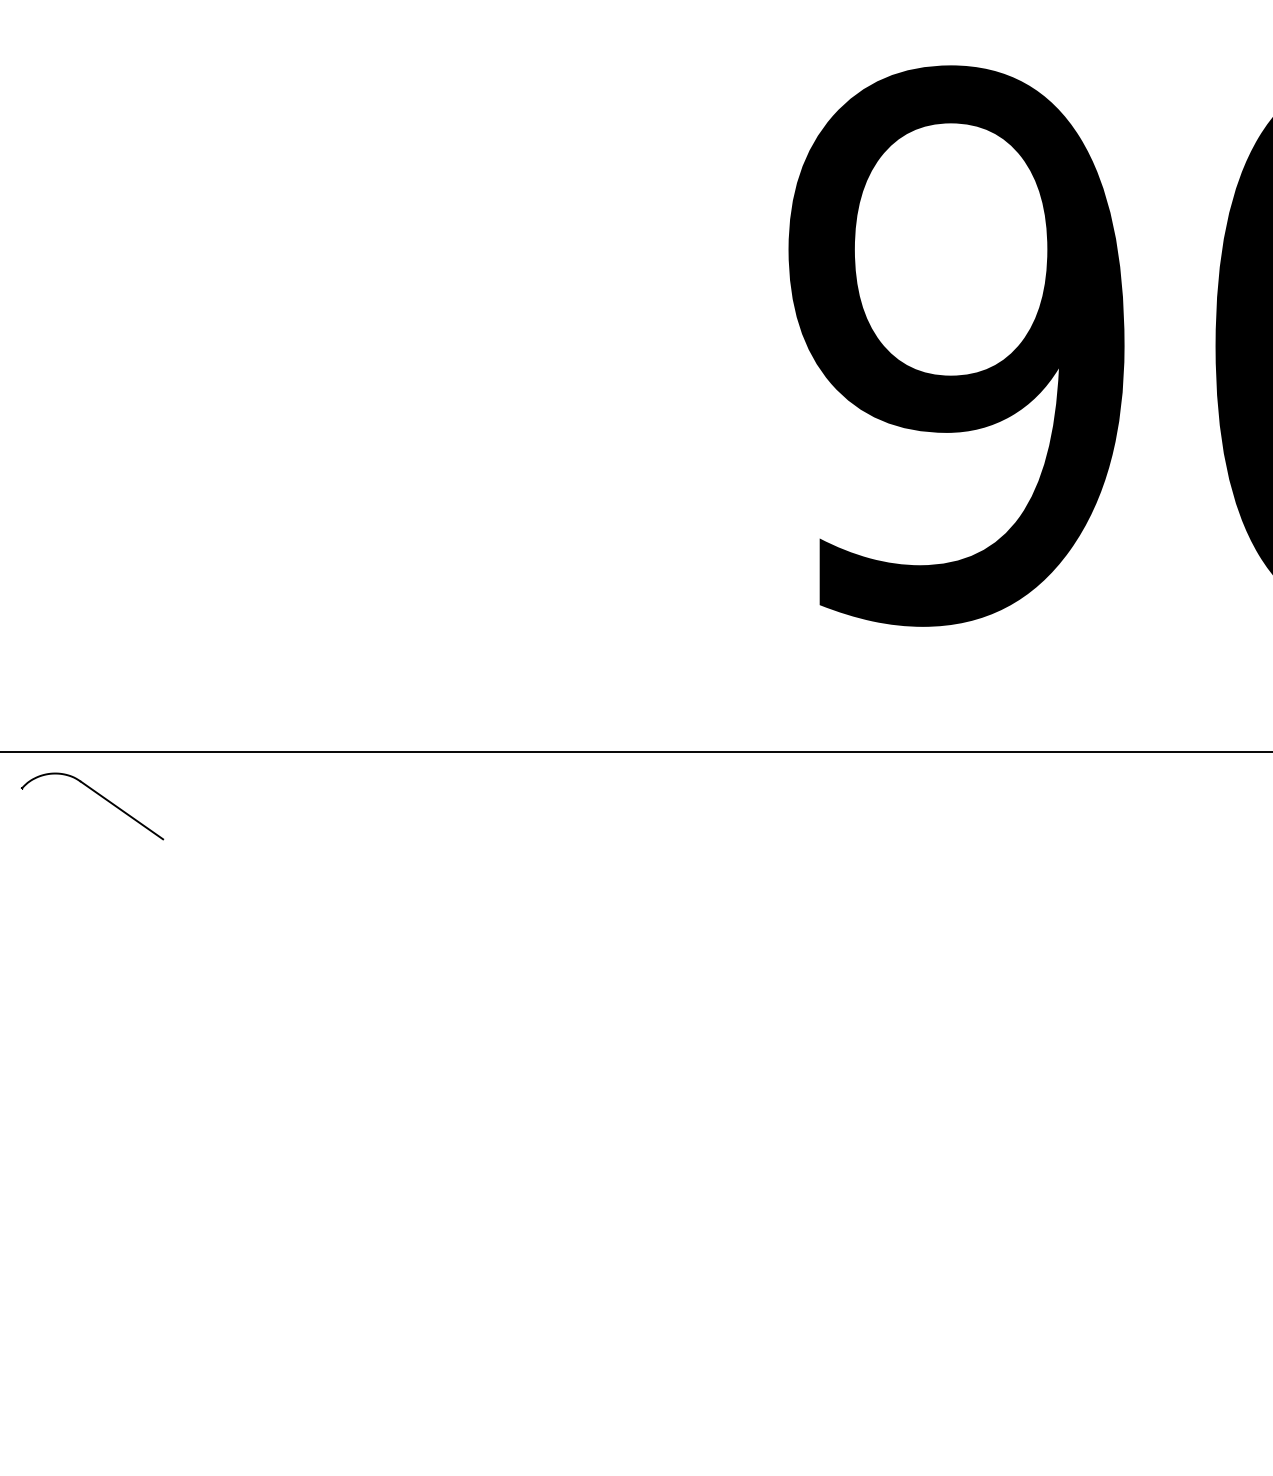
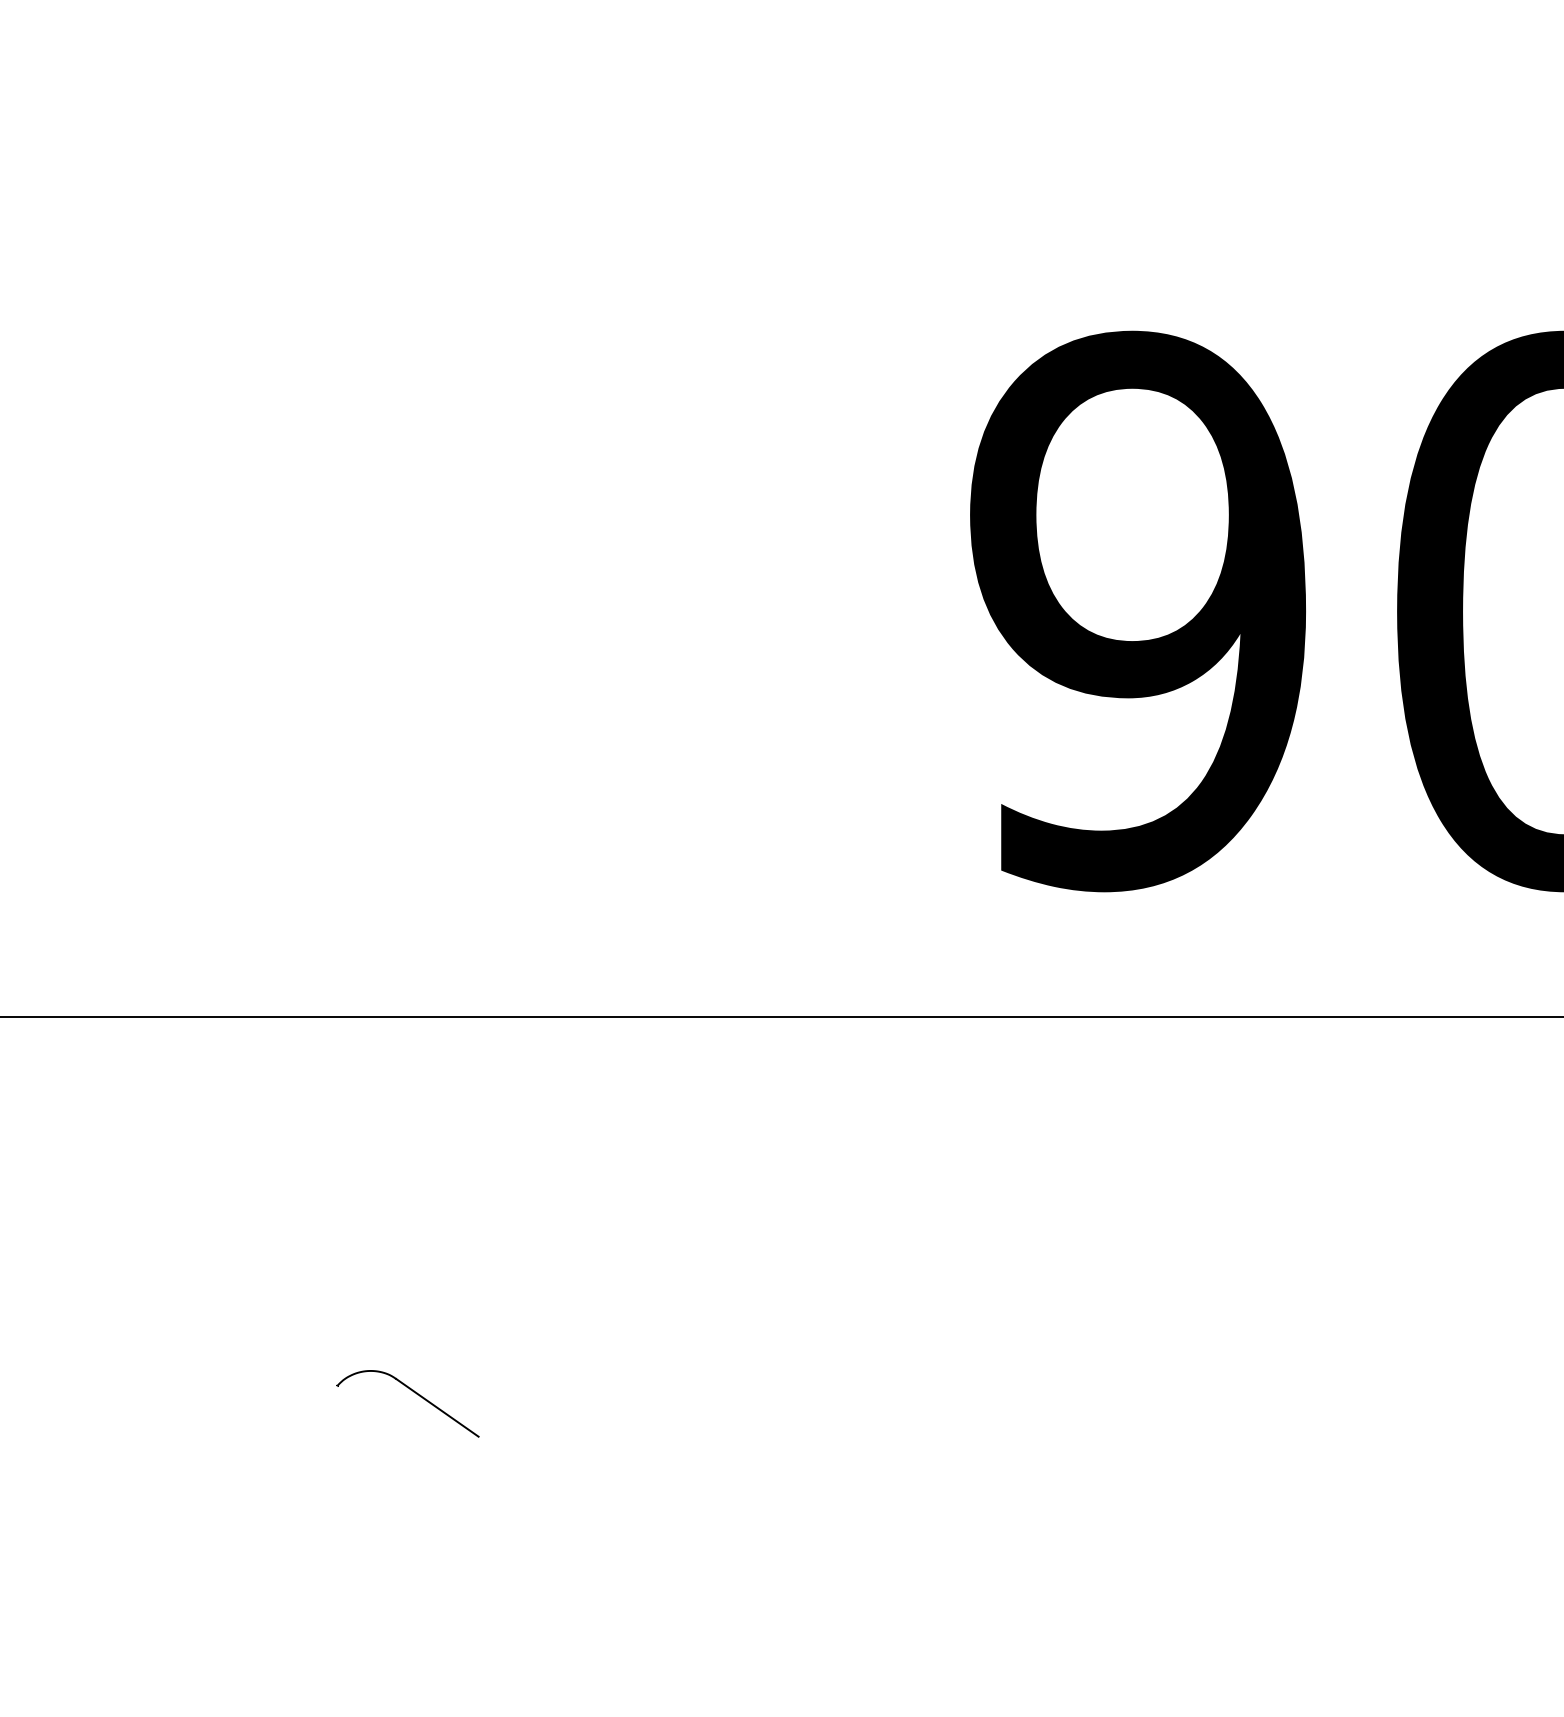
part: (97, 795) -> (413, 1392), moved

